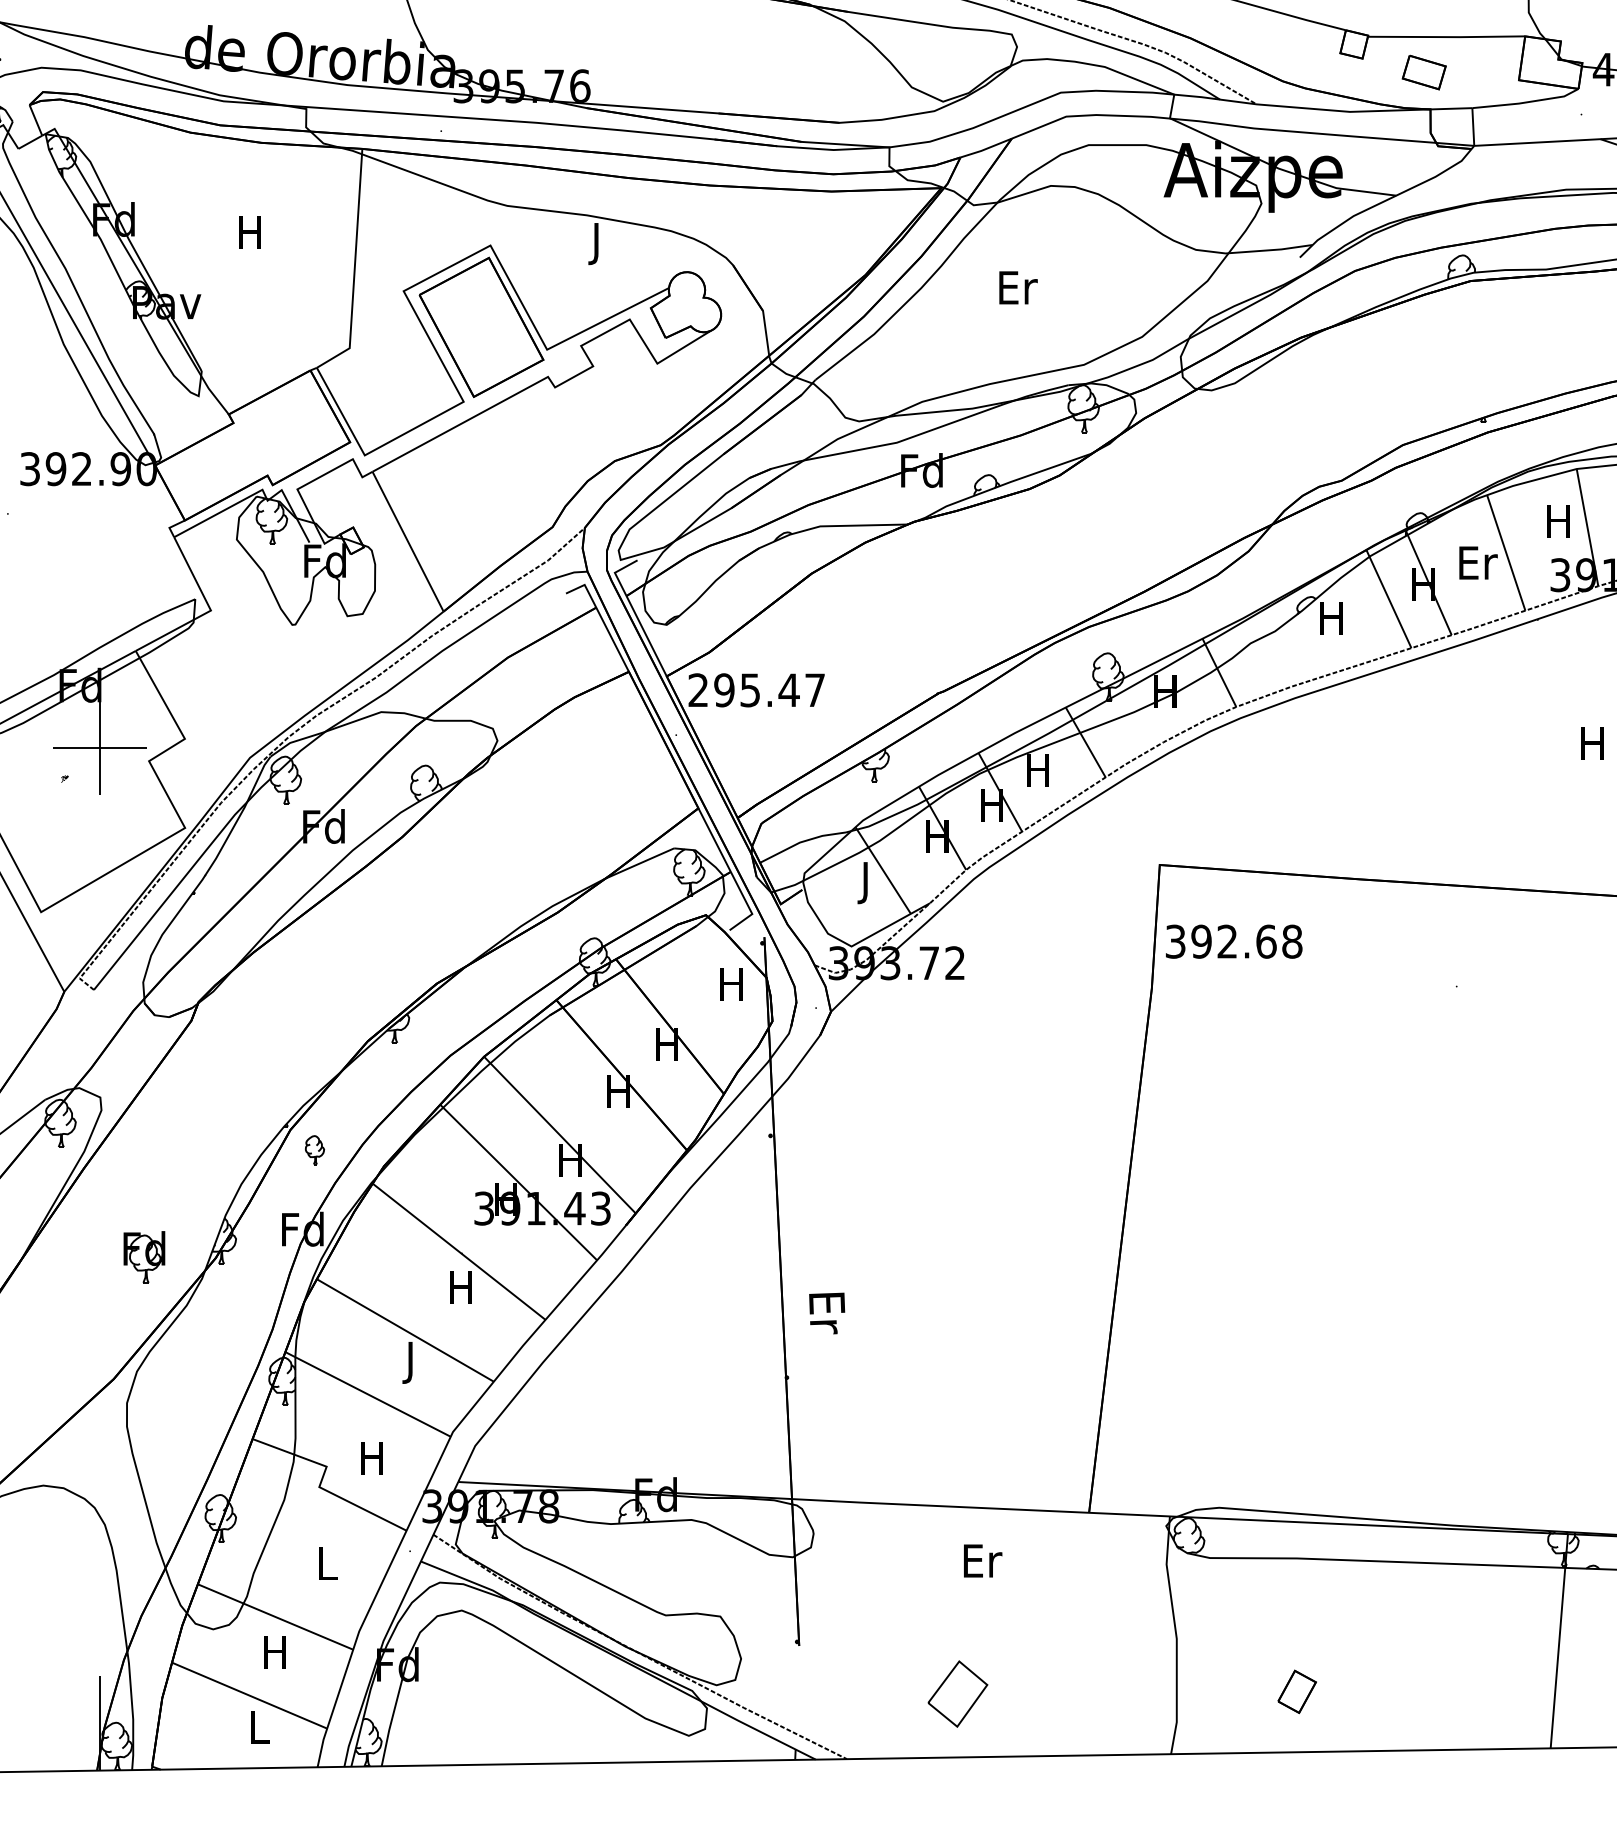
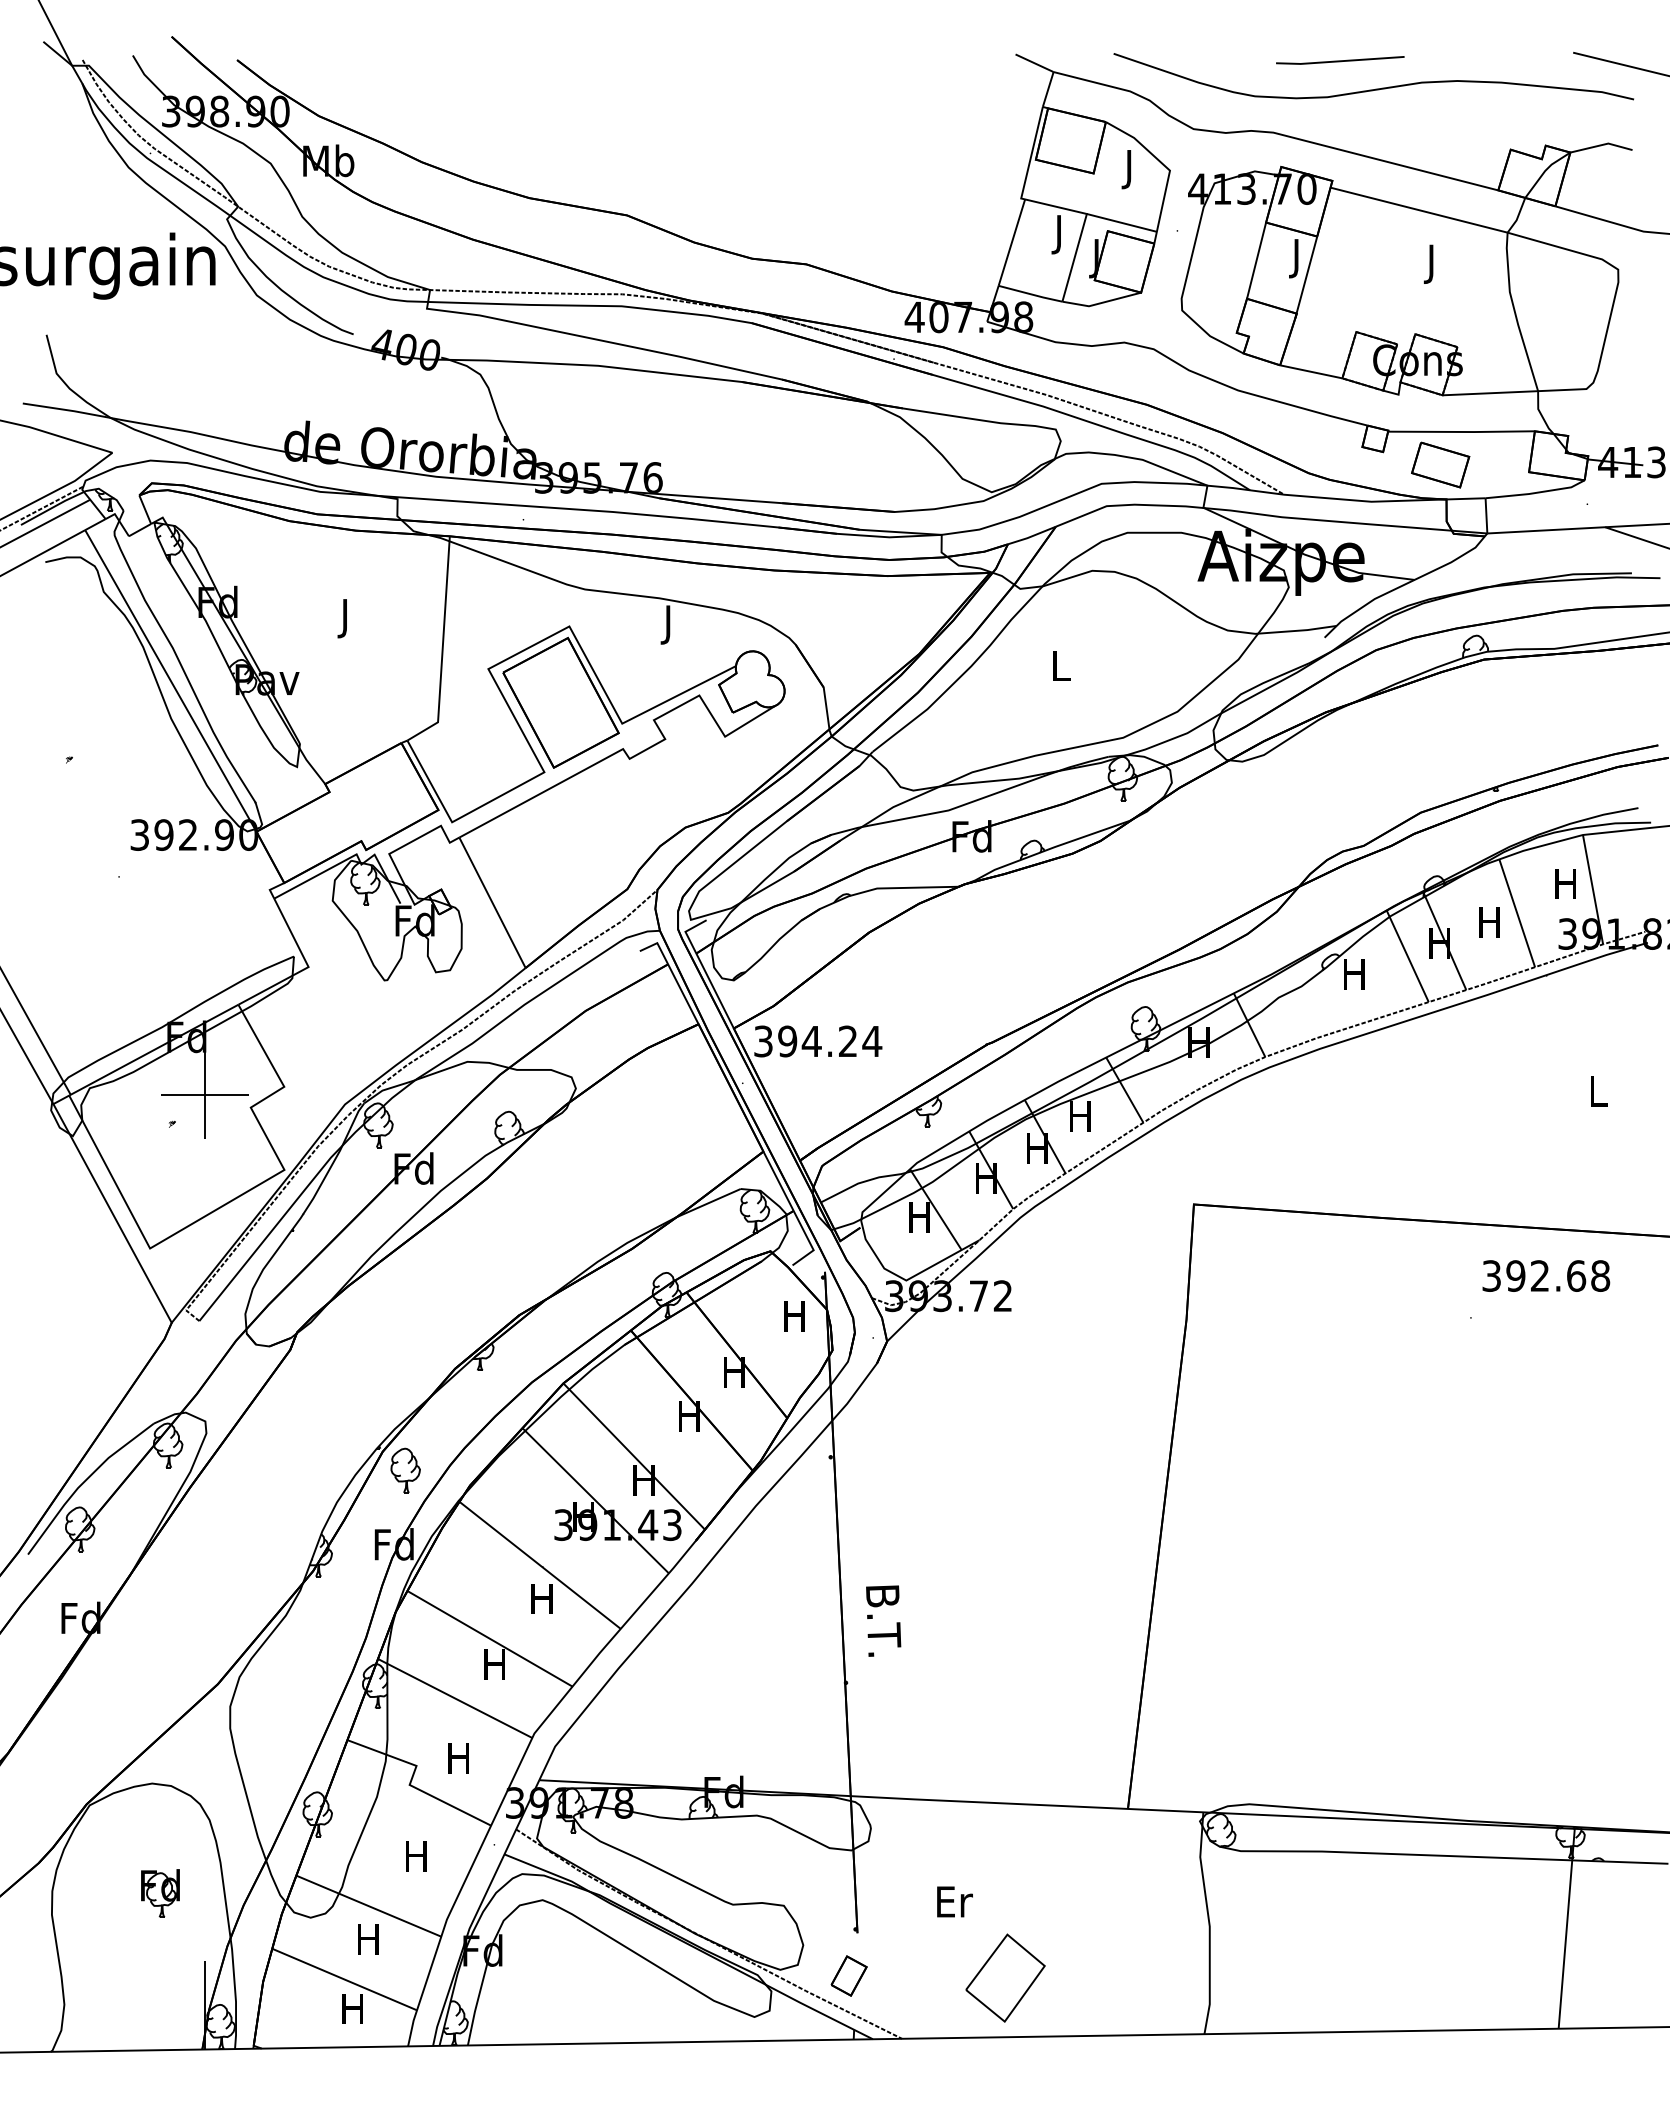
part: (1424, 71) -> (1440, 464), size x1.43
text: (250, 237) -> (345, 618), H -> J
text: (1018, 287) -> (1062, 665), Er -> L
text: (1478, 562) -> (1491, 922), Er -> H
text: (757, 690) -> (818, 1041), 295.47 -> 394.24
text: (1592, 743) -> (1597, 1091), H -> L
text: (865, 882) -> (919, 1220), J -> H
text: (1234, 941) -> (1546, 1275), moved
part: (314, 1150) -> (405, 1470), size x1.67
part: (144, 1257) -> (160, 1893), moved
text: (827, 1310) -> (883, 1620), Er -> B.T.
text: (410, 1362) -> (494, 1668), J -> H
text: (982, 1560) -> (954, 1901), moved
text: (326, 1563) -> (416, 1856), L -> H
part: (1296, 1691) -> (848, 1975), moved
part: (957, 1693) -> (1005, 1977), size x1.43
text: (258, 1726) -> (352, 2008), L -> H

